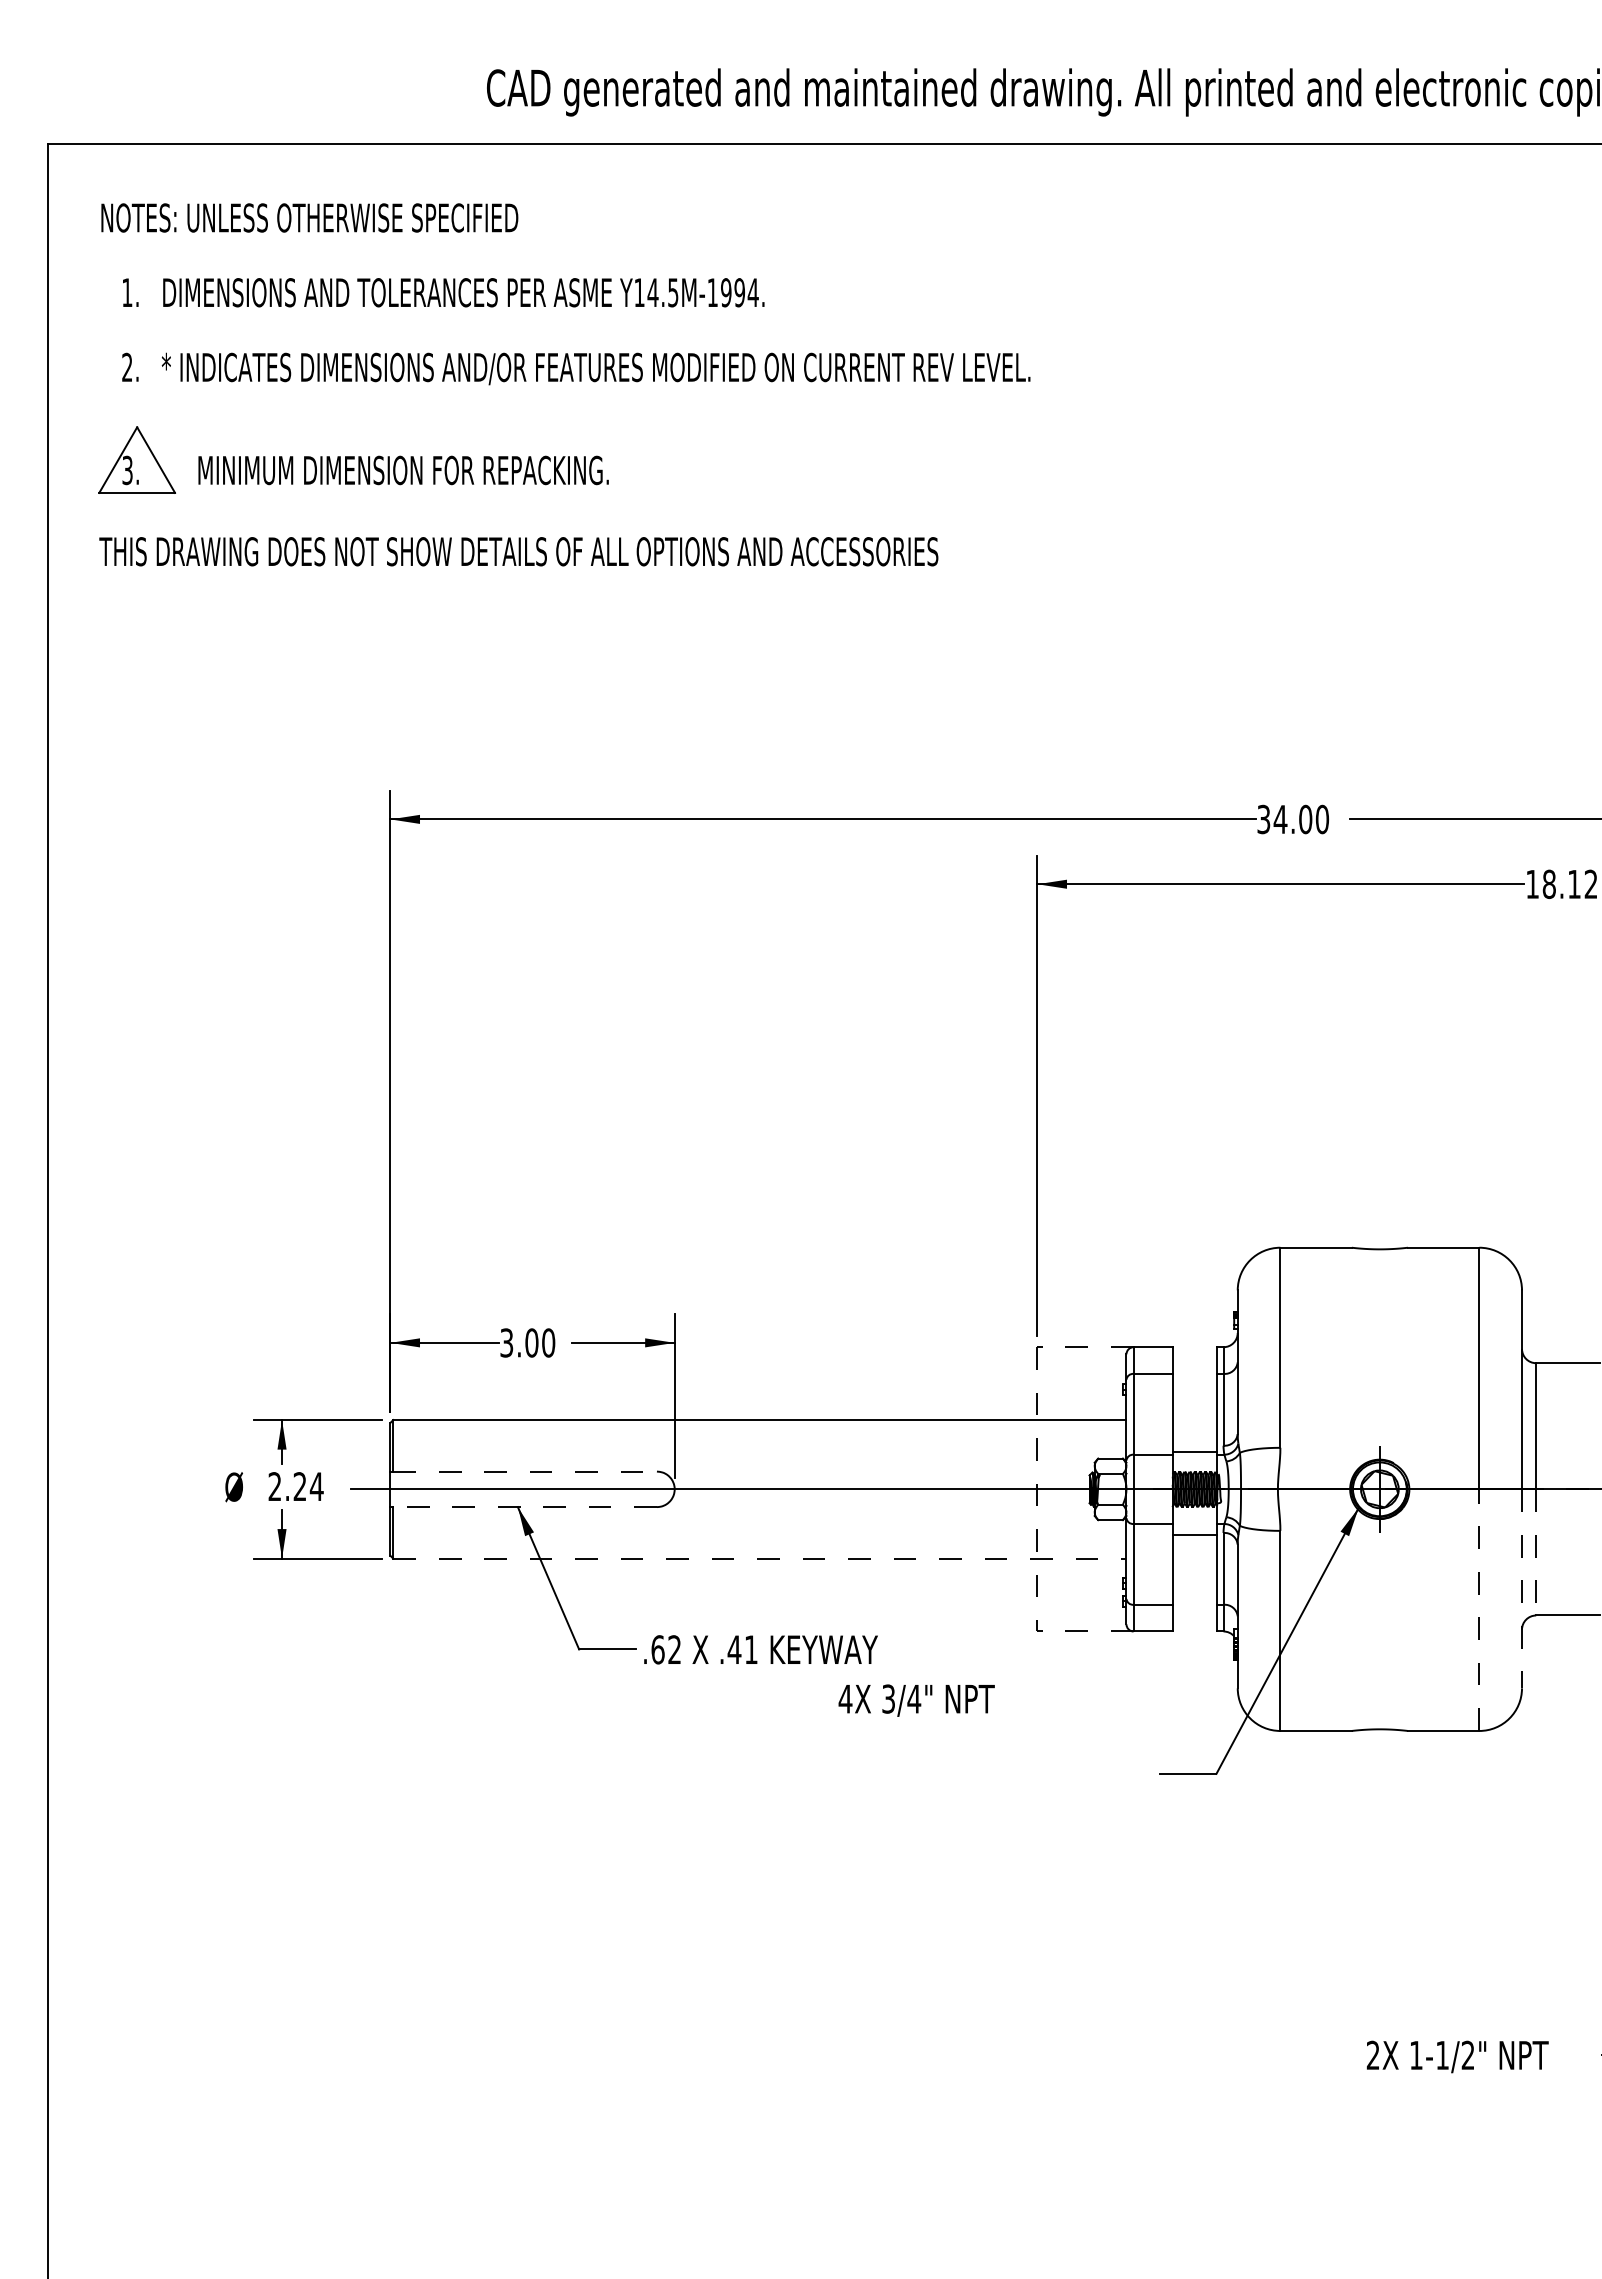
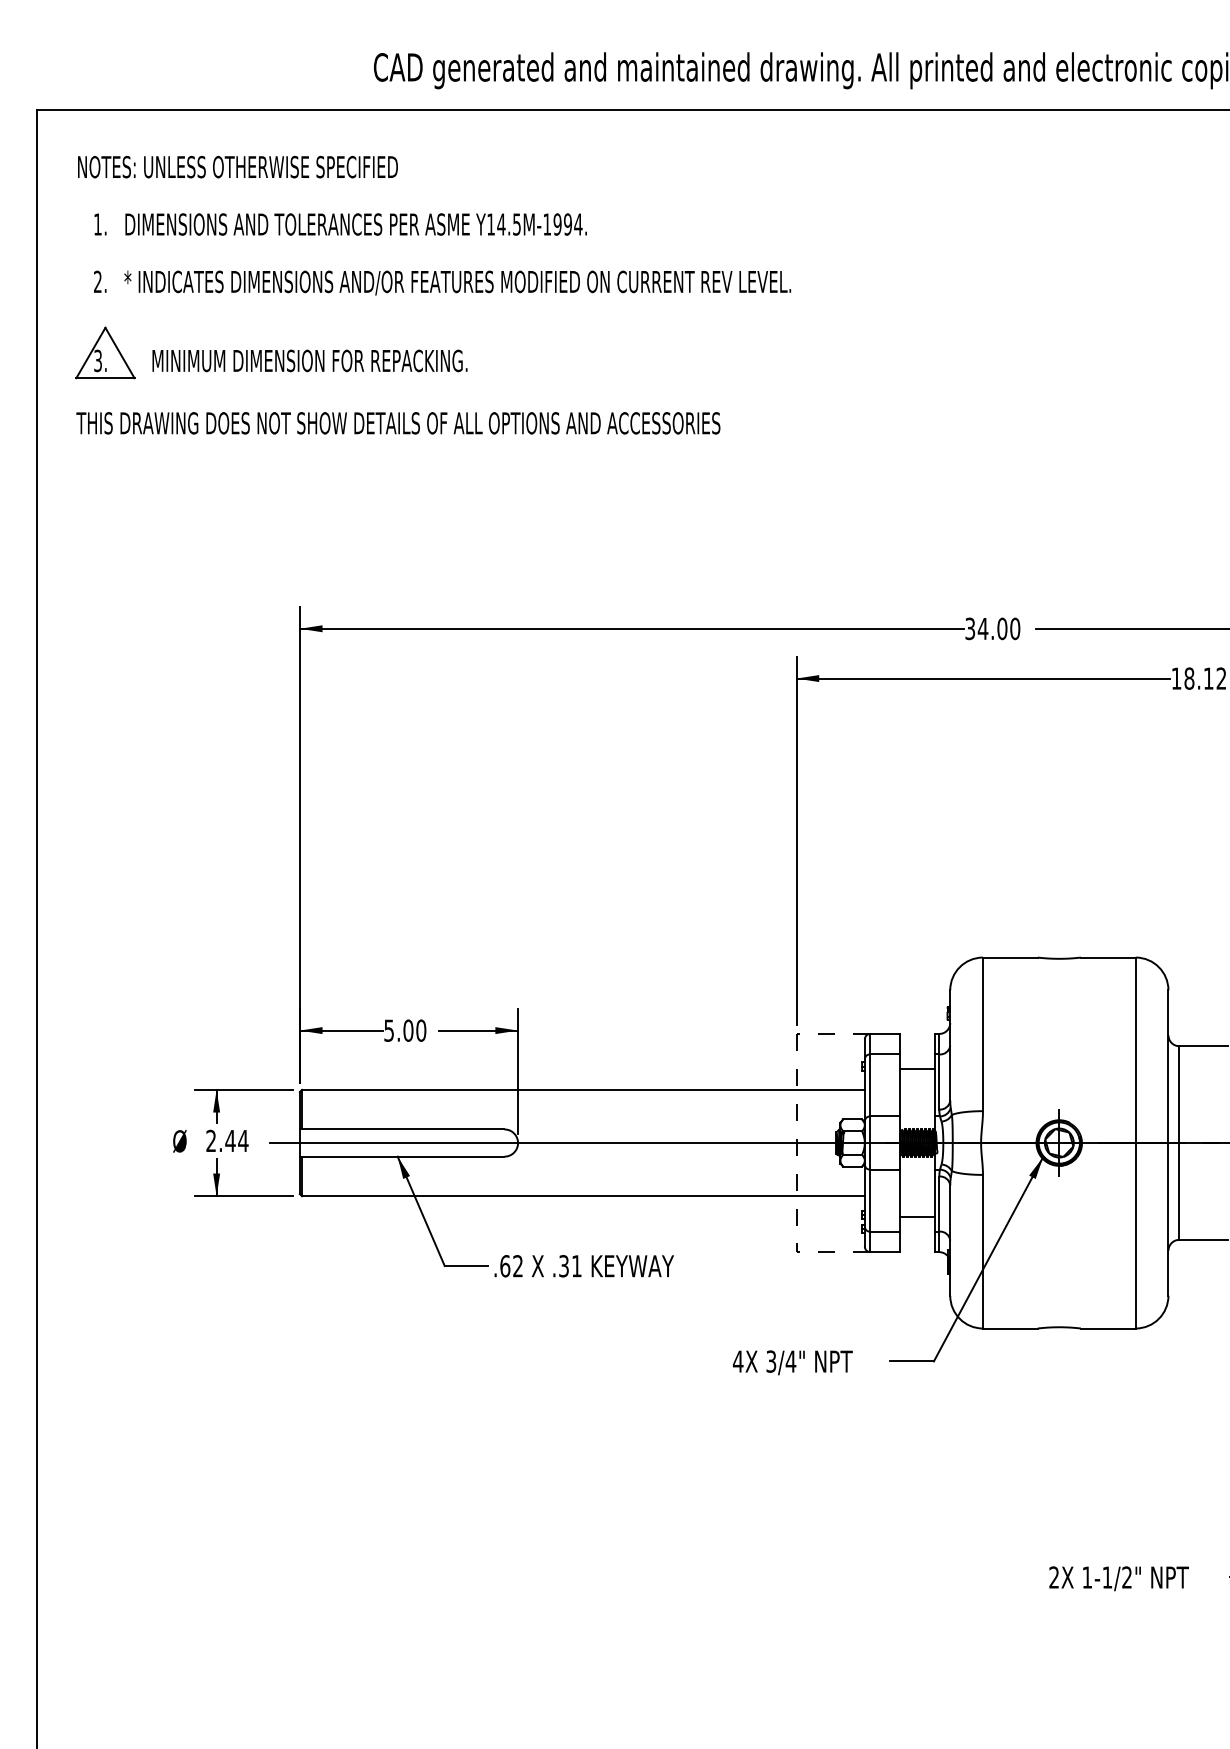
text: (507, 1342) -> (389, 1030), 3.00 -> 5.00
line: (1194, 1452) -> (917, 1068), moved
line: (525, 1471) -> (403, 1129), dashed -> solid
text: (299, 1486) -> (230, 1140), 2.24 -> 2.44
line: (525, 1507) -> (403, 1156), dashed -> solid
line: (1194, 1535) -> (917, 1217), moved
line: (1536, 1552) -> (1179, 1191), dashed -> solid
line: (759, 1558) -> (583, 1196), dashed -> solid
line: (1522, 1589) -> (1168, 1219), dashed -> solid
line: (1479, 1610) -> (1135, 1236), dashed -> solid
text: (734, 1649) -> (563, 1265), .41 -> .31
text: (916, 1700) -> (792, 1362), moved

